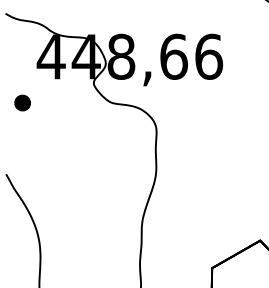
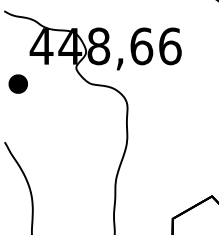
part: (22, 102) -> (18, 83), size x1.43

